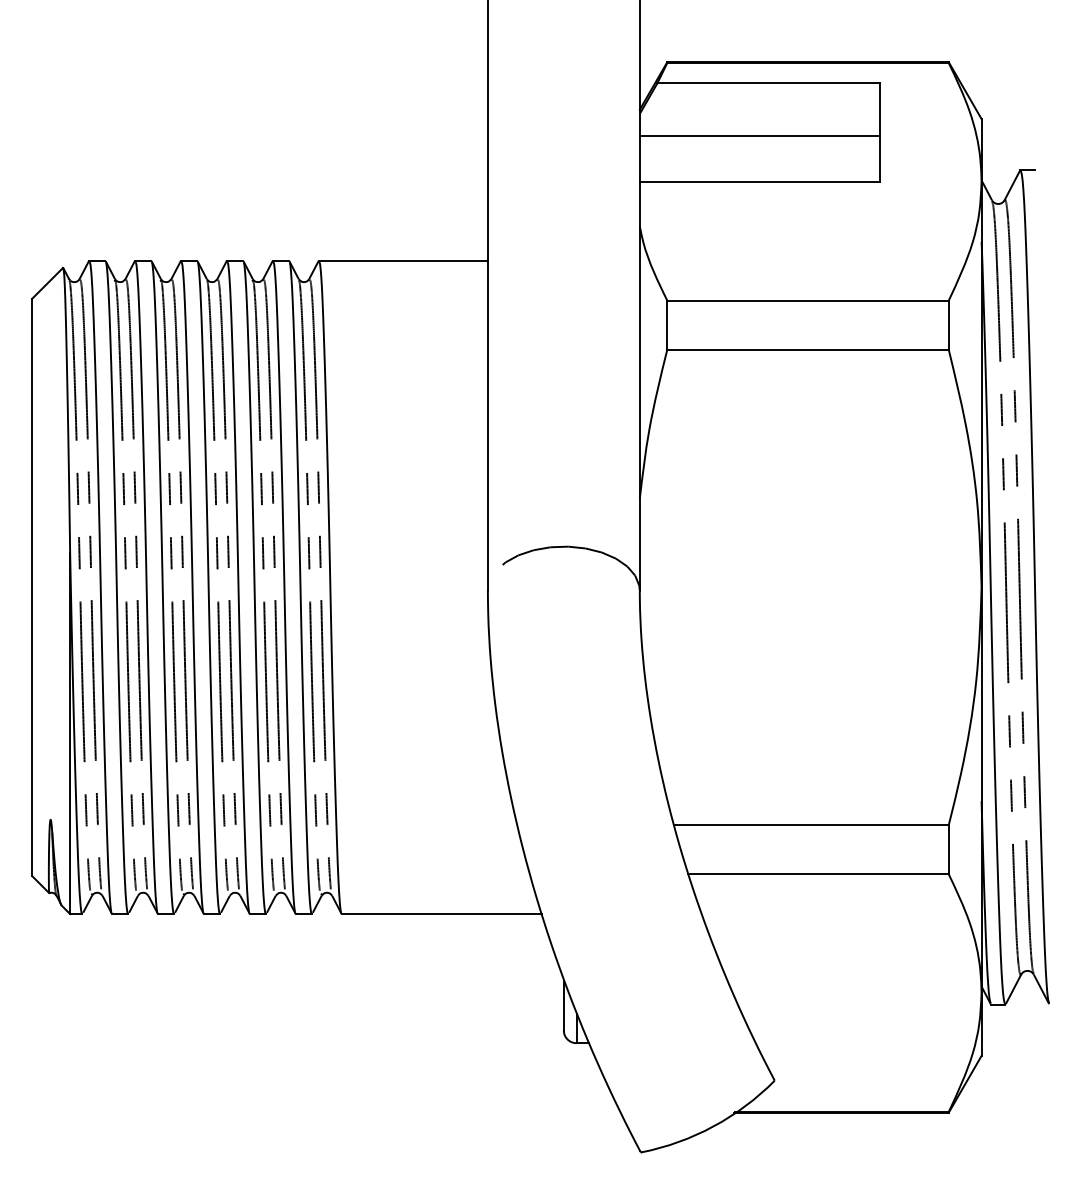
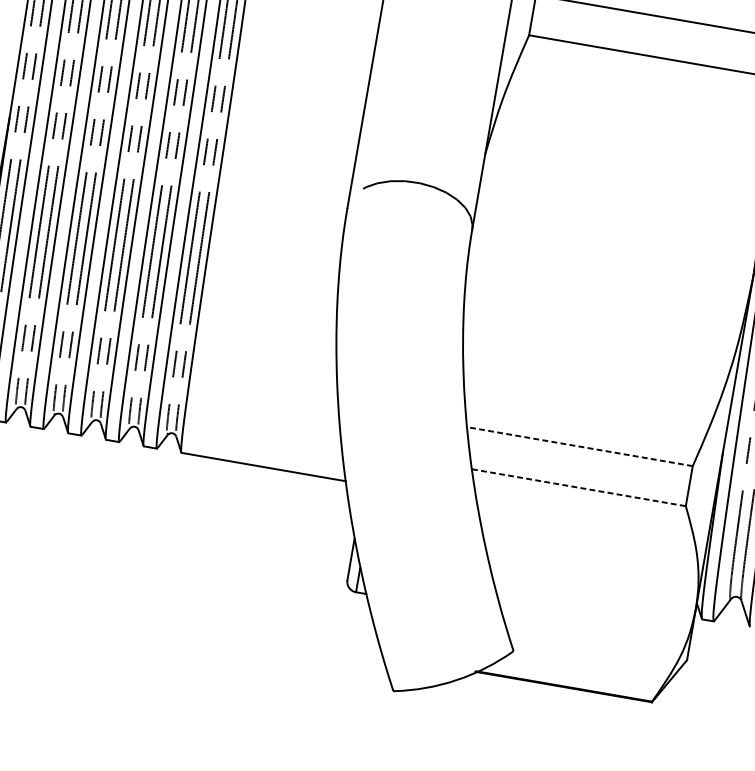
line: (810, 825) -> (579, 446), solid -> dashed
line: (819, 874) -> (579, 488), solid -> dashed

